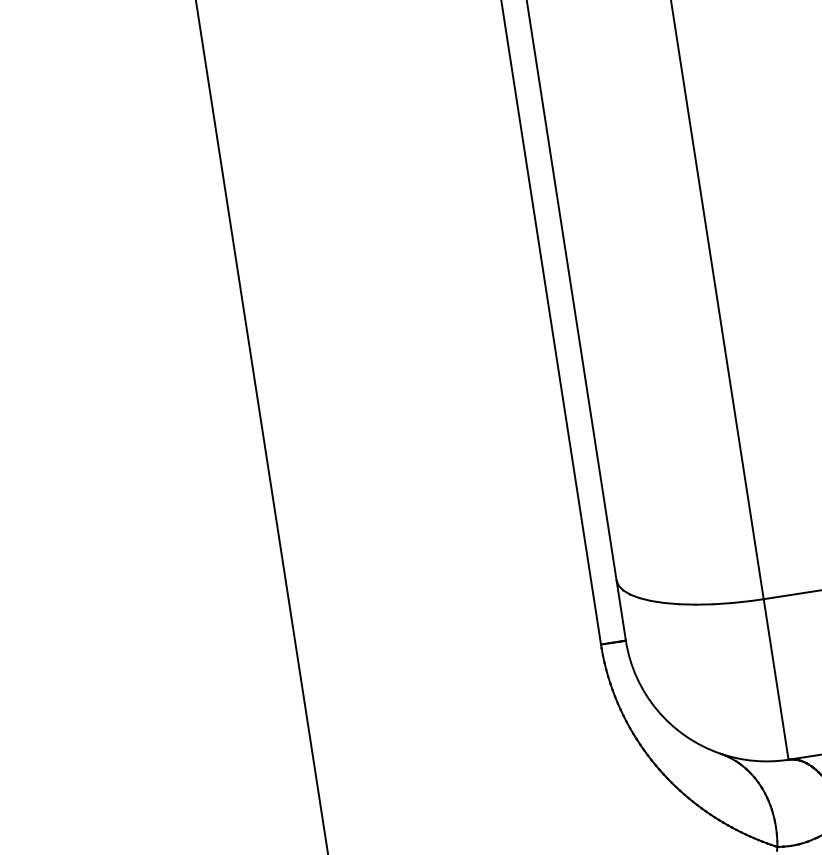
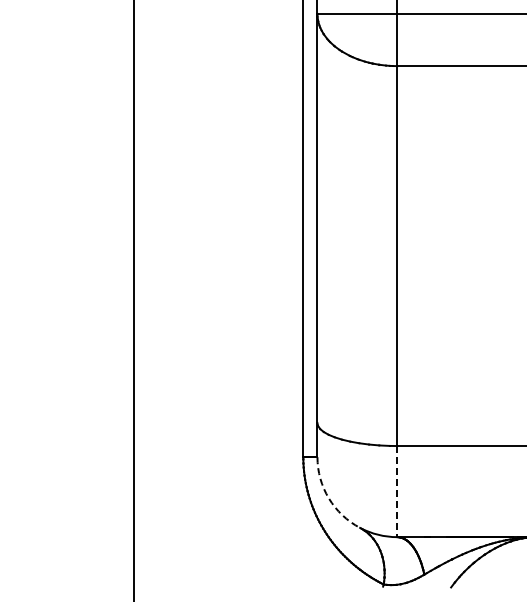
line: (776, 679) -> (397, 491), solid -> dashed
arc: (656, 710) -> (328, 498), solid -> dashed

